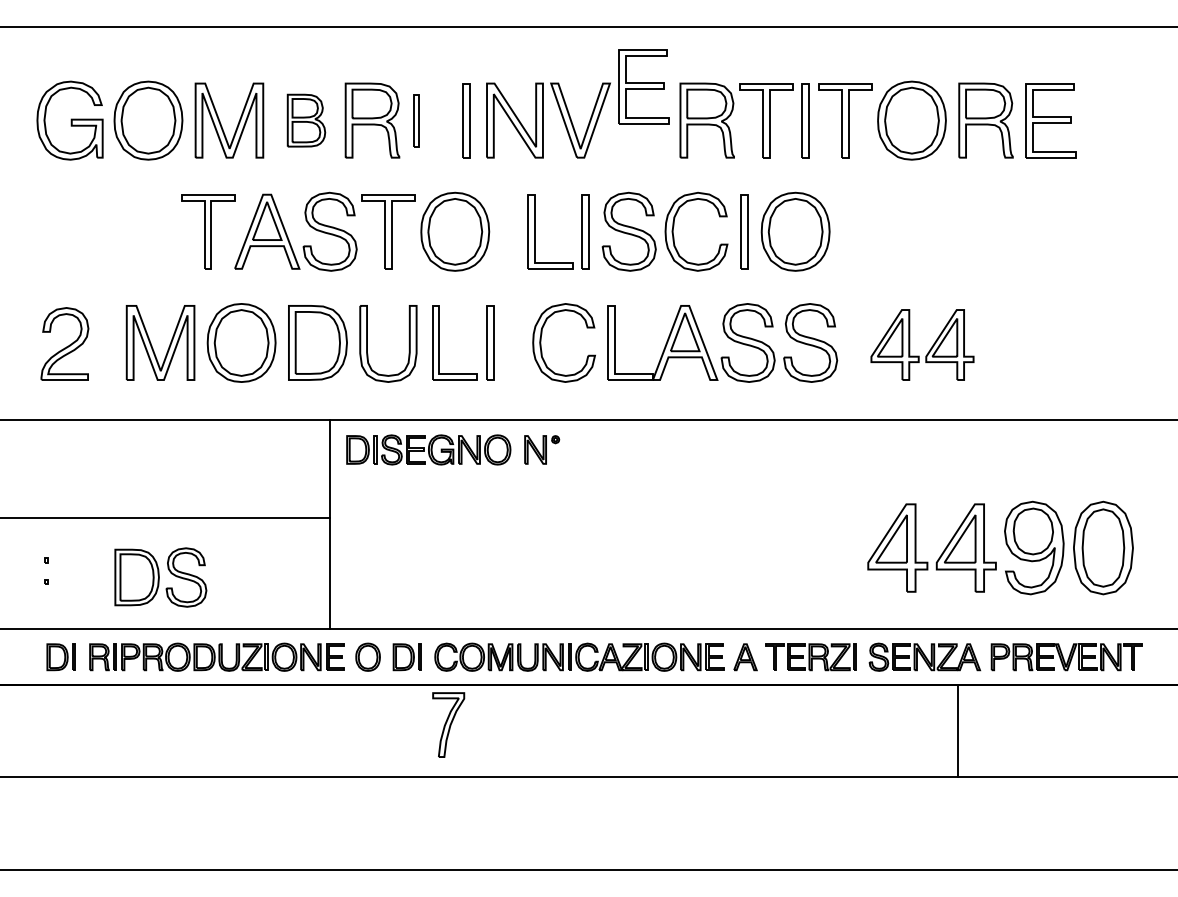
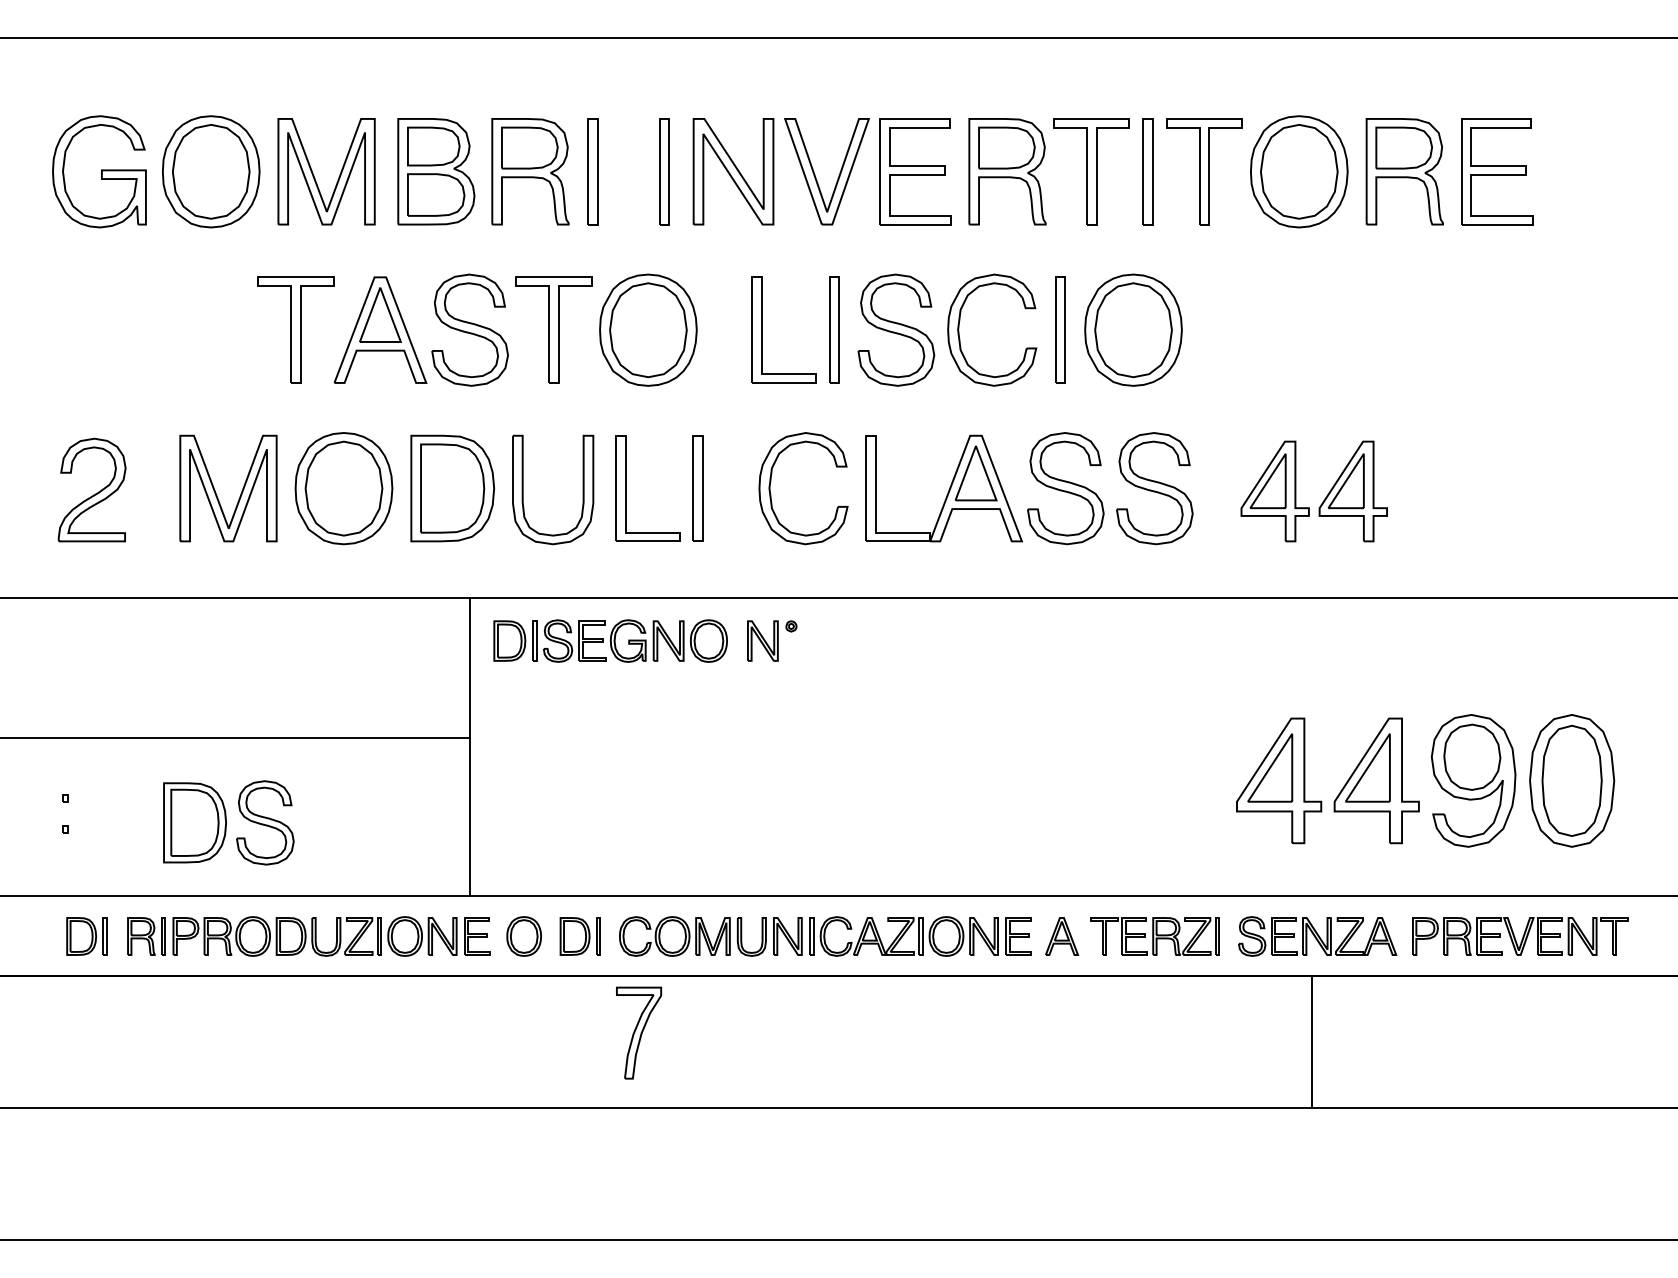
part: (643, 86) -> (915, 171), moved
part: (306, 120) -> (436, 171), size x1.43
part: (416, 120) -> (592, 171), size x1.43
line: (957, 730) -> (1311, 1041), moved

